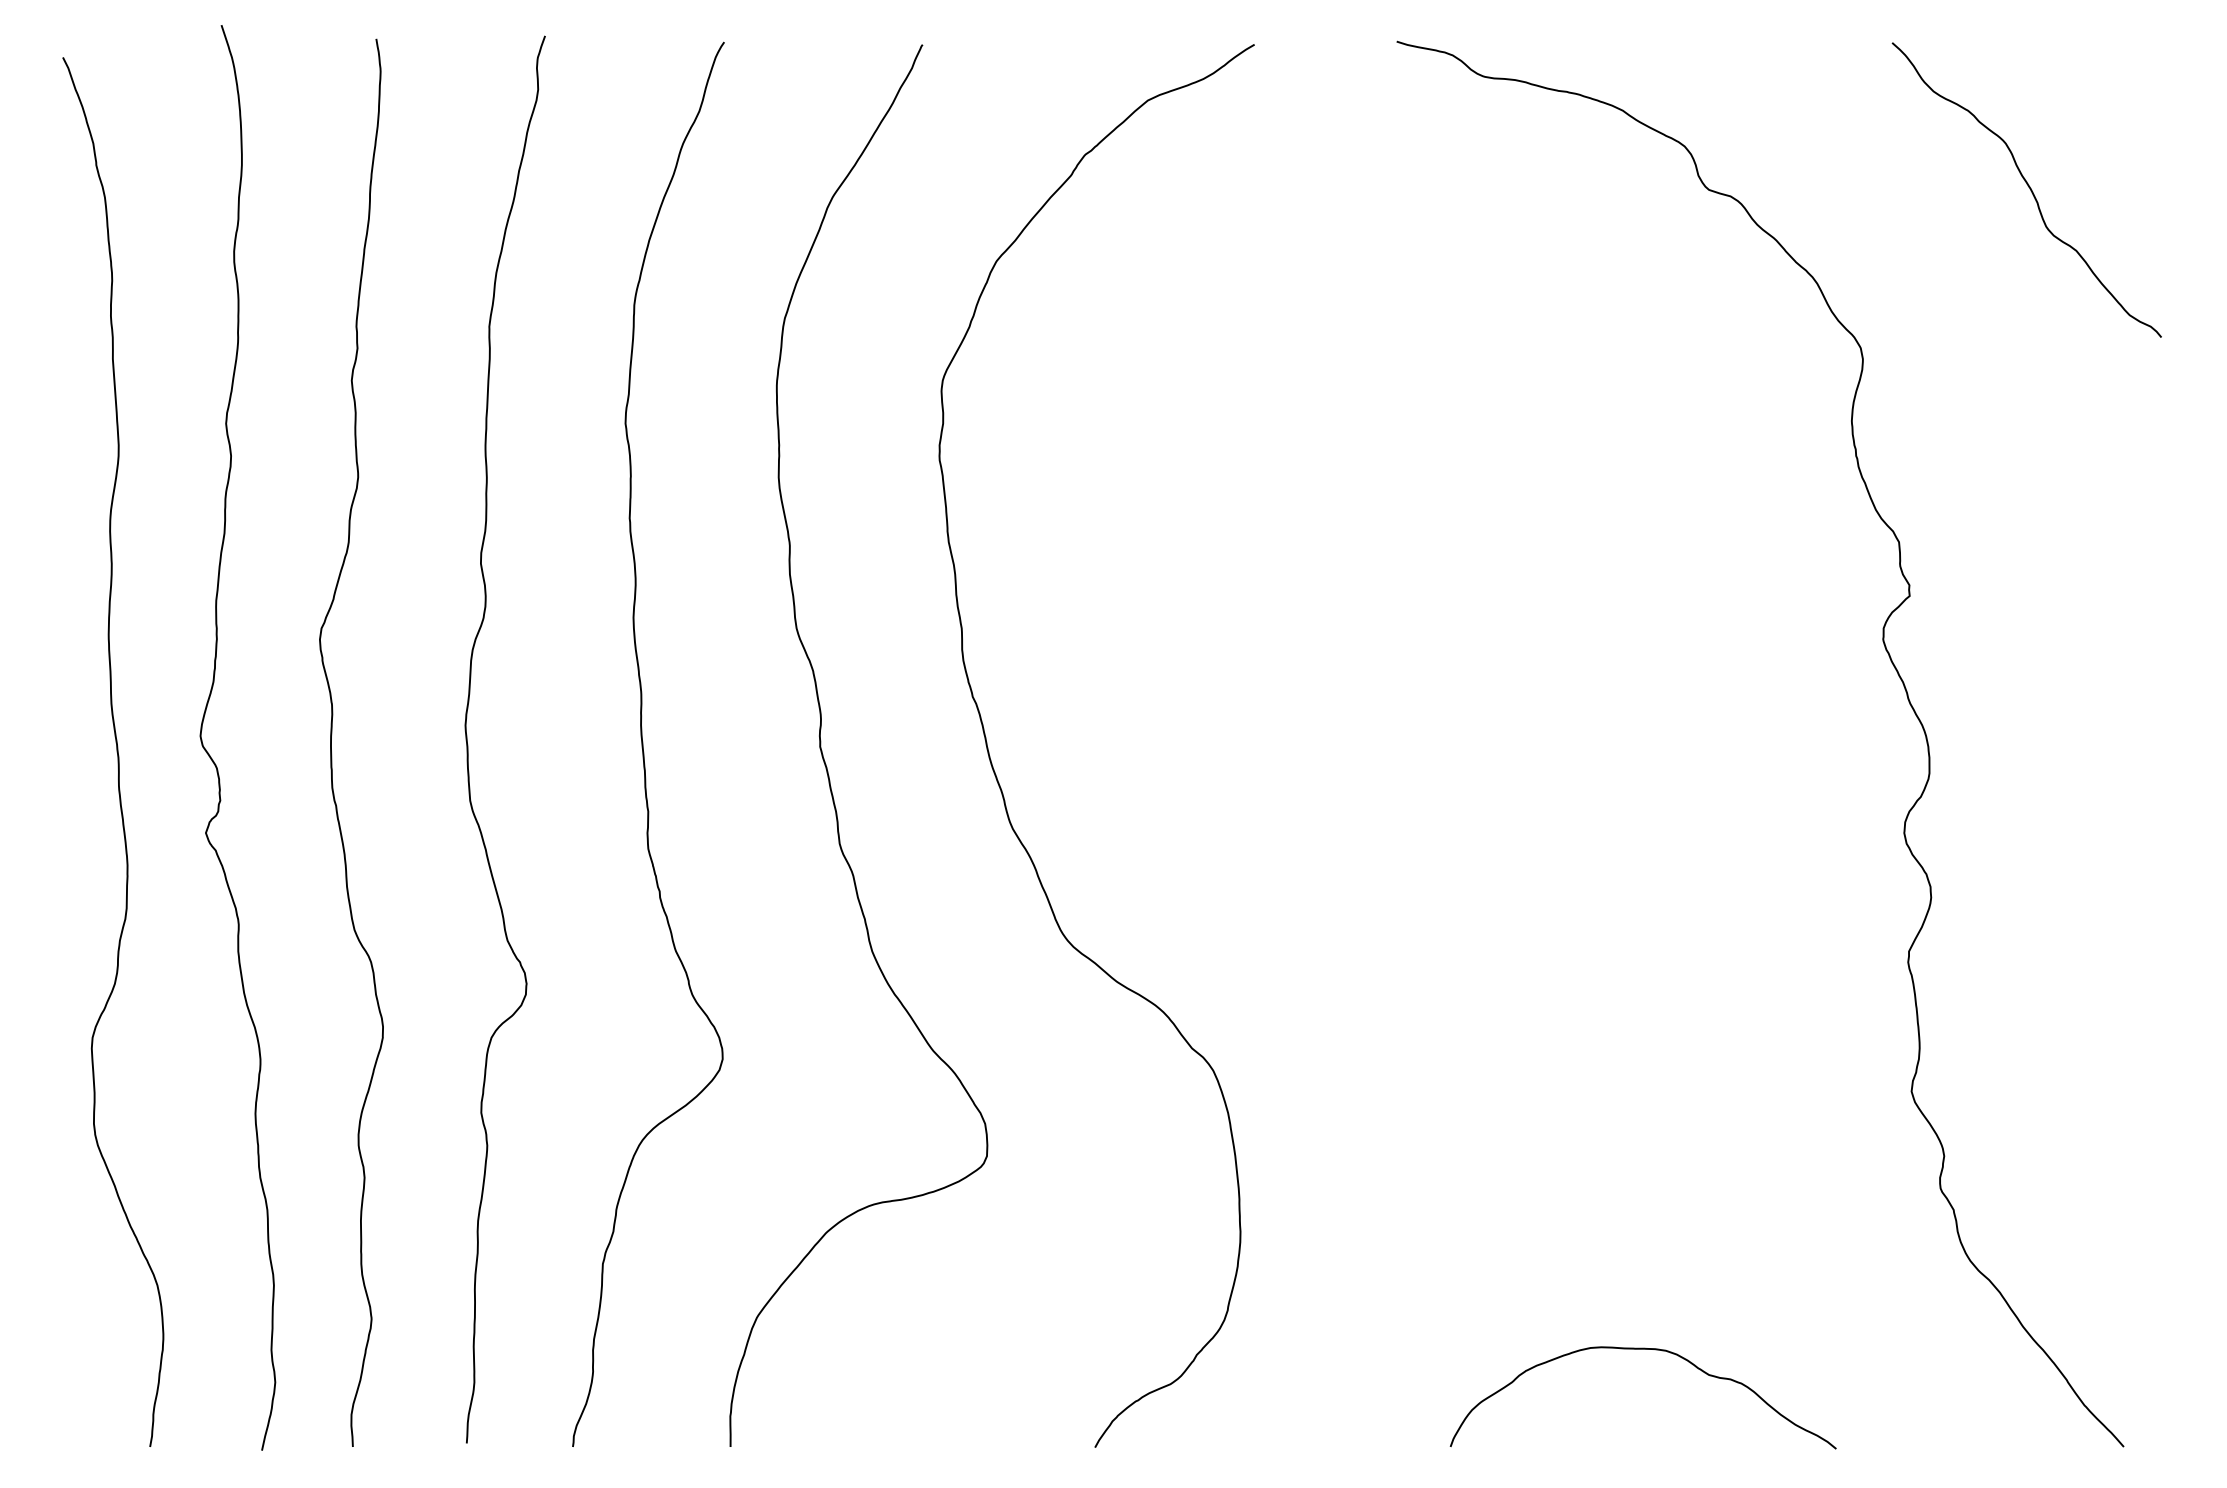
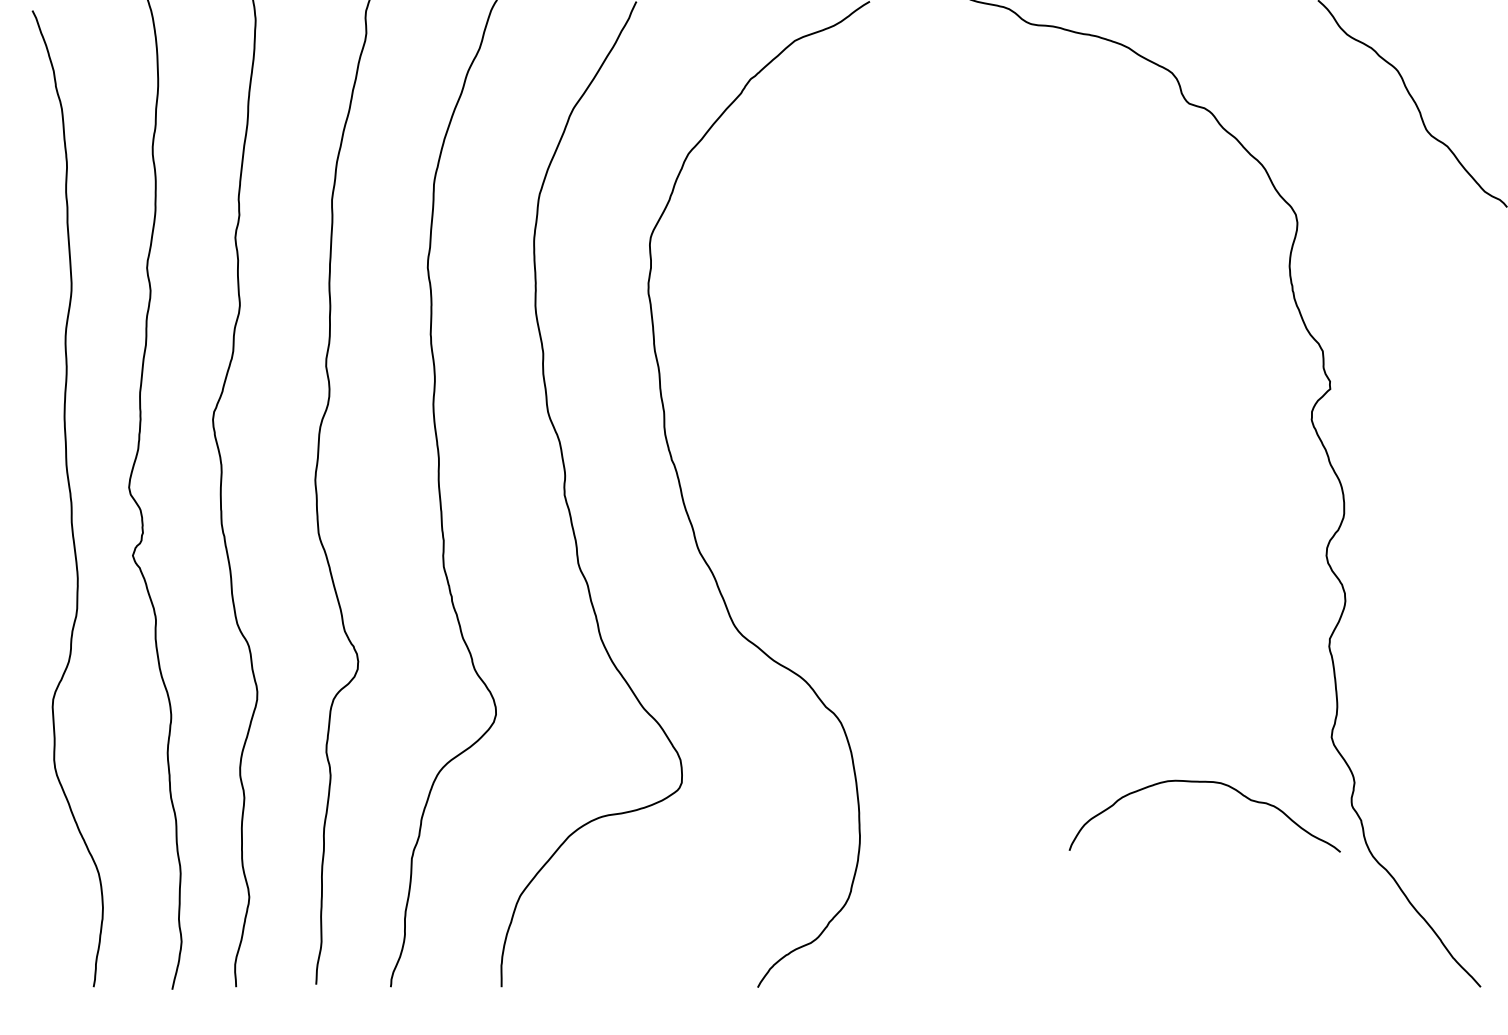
curve: (1642, 1349) -> (1204, 782), moved

